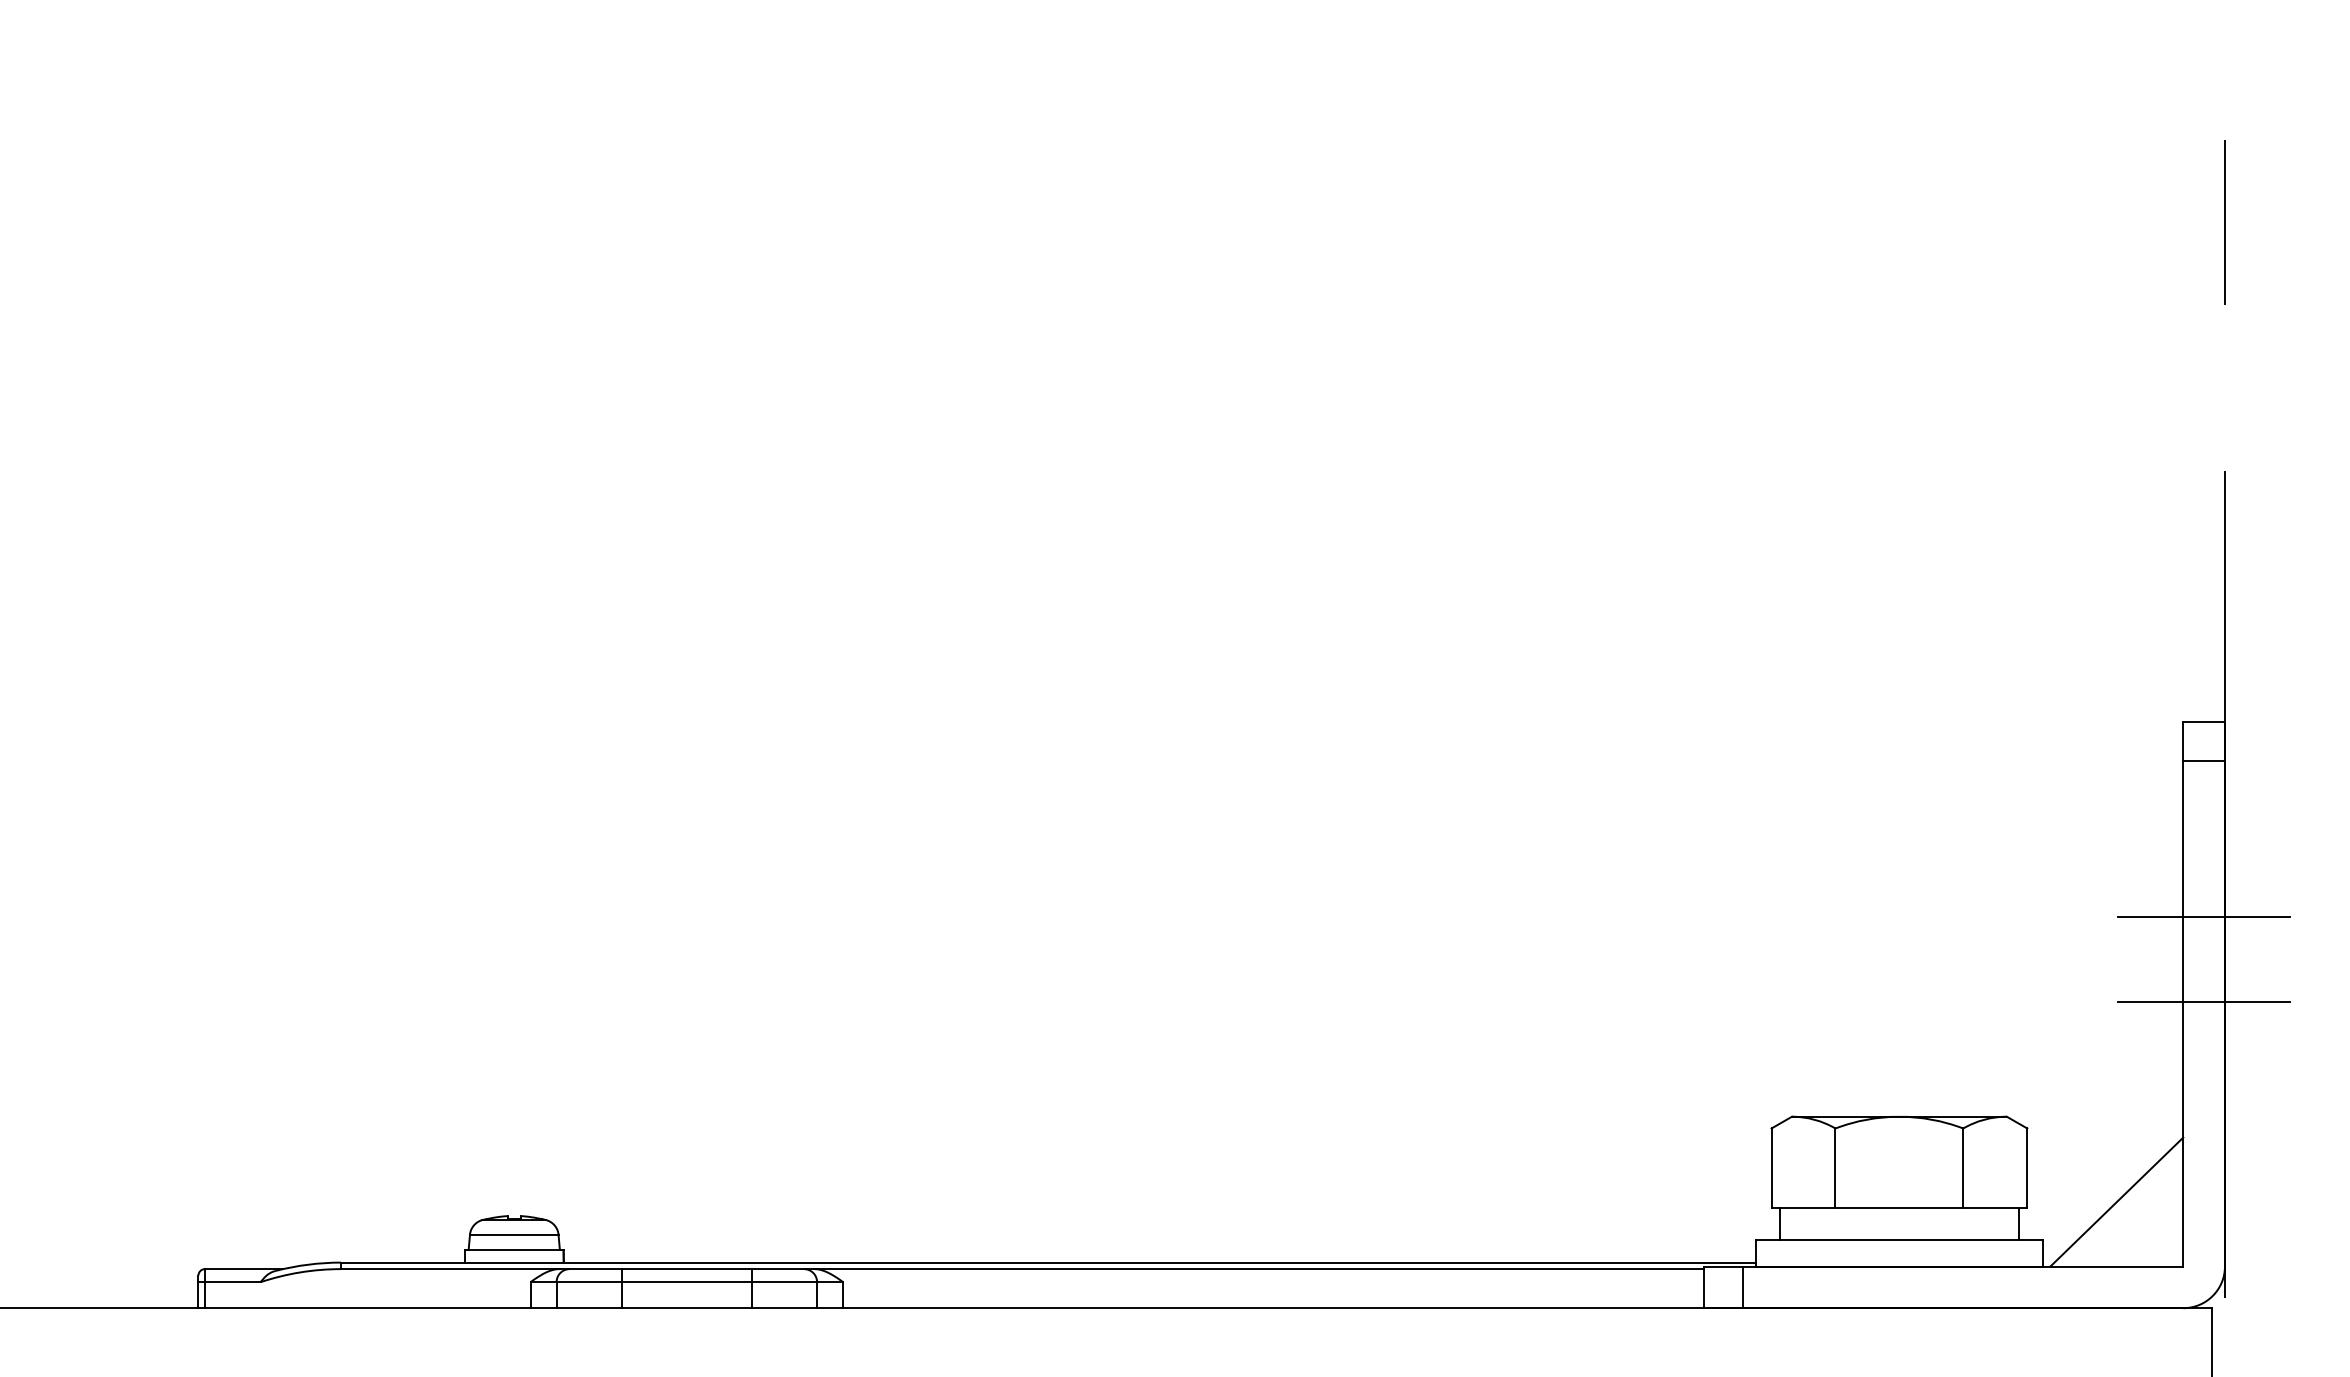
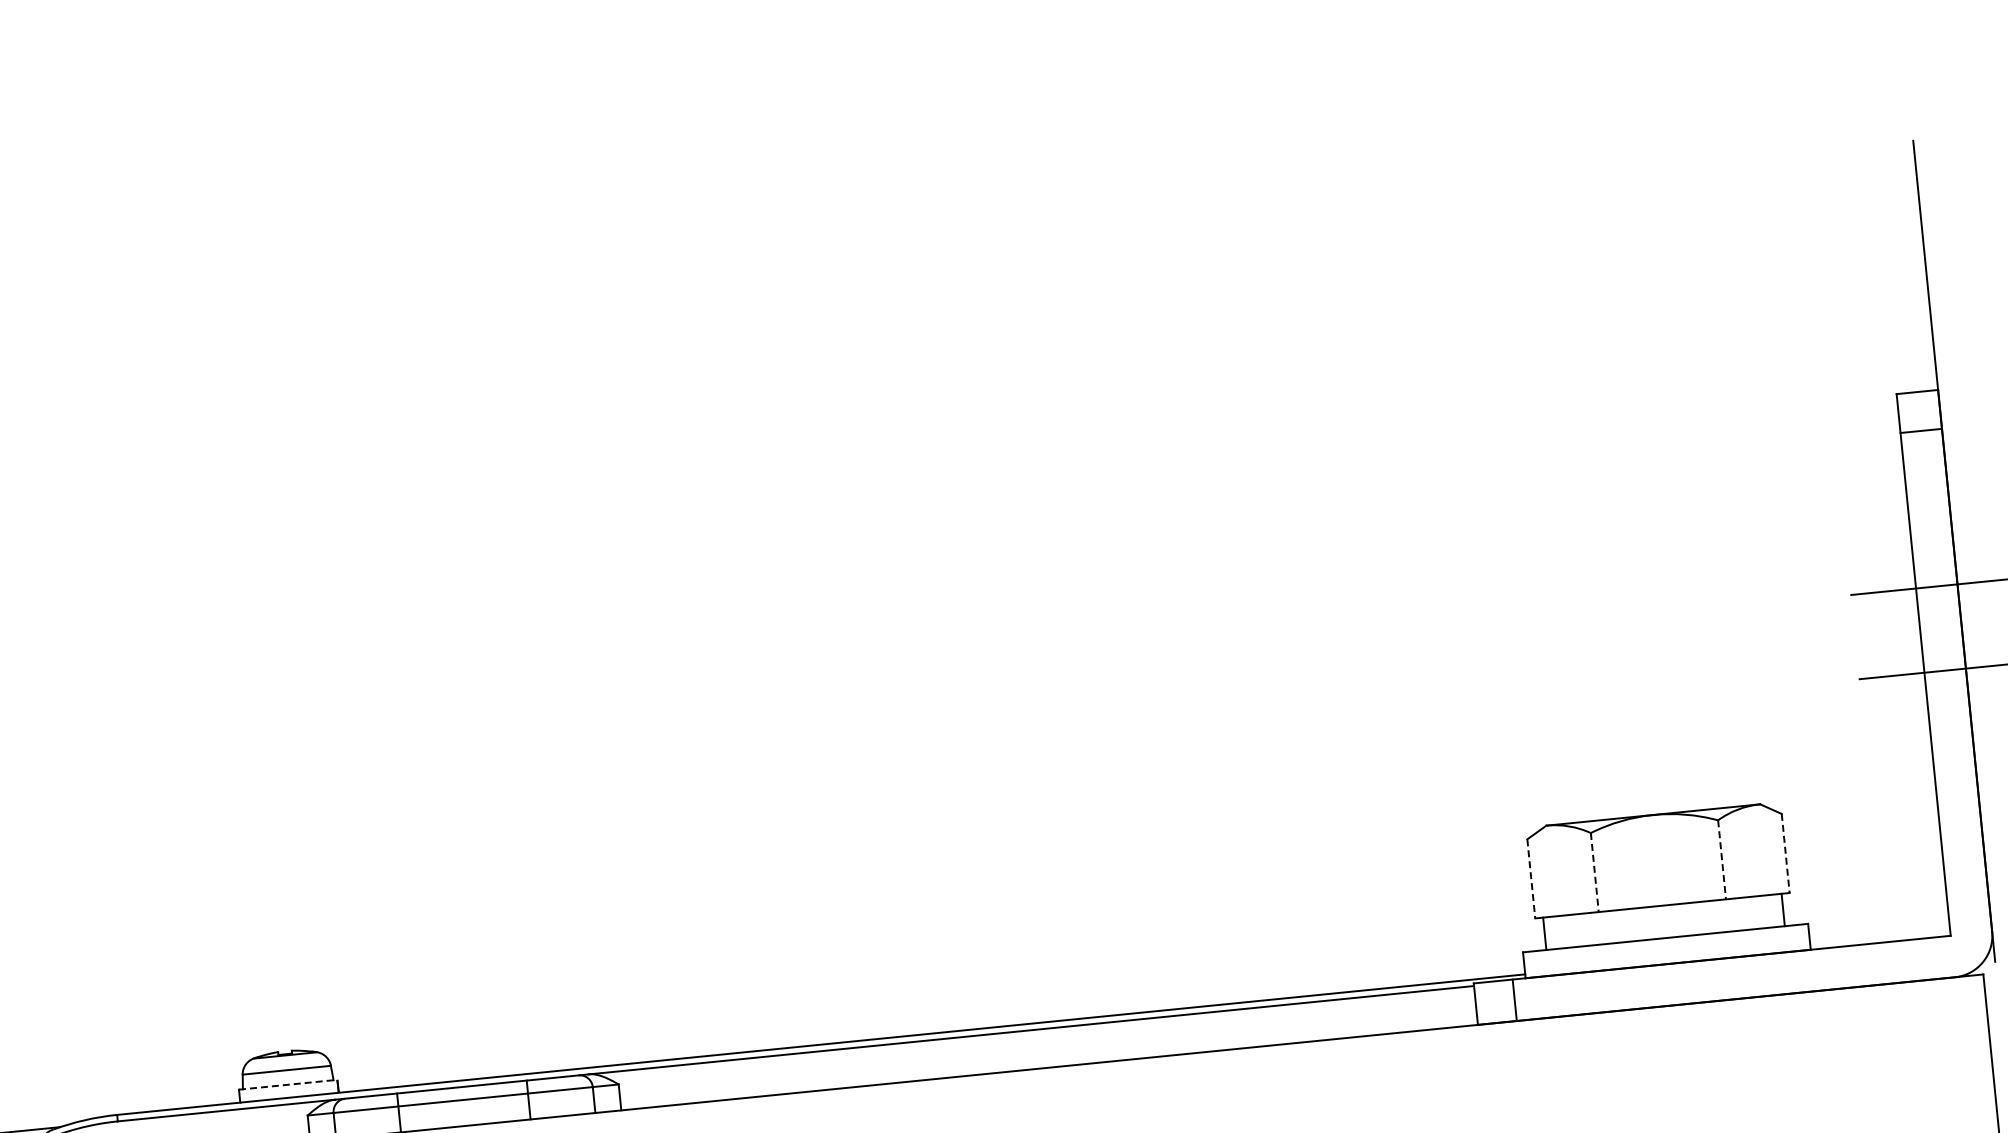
line: (1771, 1168) -> (1531, 879), solid -> dashed
line: (1835, 1168) -> (1594, 872), solid -> dashed
line: (1963, 1168) -> (1722, 860), solid -> dashed
line: (2027, 1168) -> (1785, 853), solid -> dashed
line: (2116, 1201) -> (1877, 877), removed
line: (514, 1249) -> (288, 1084), solid -> dashed

